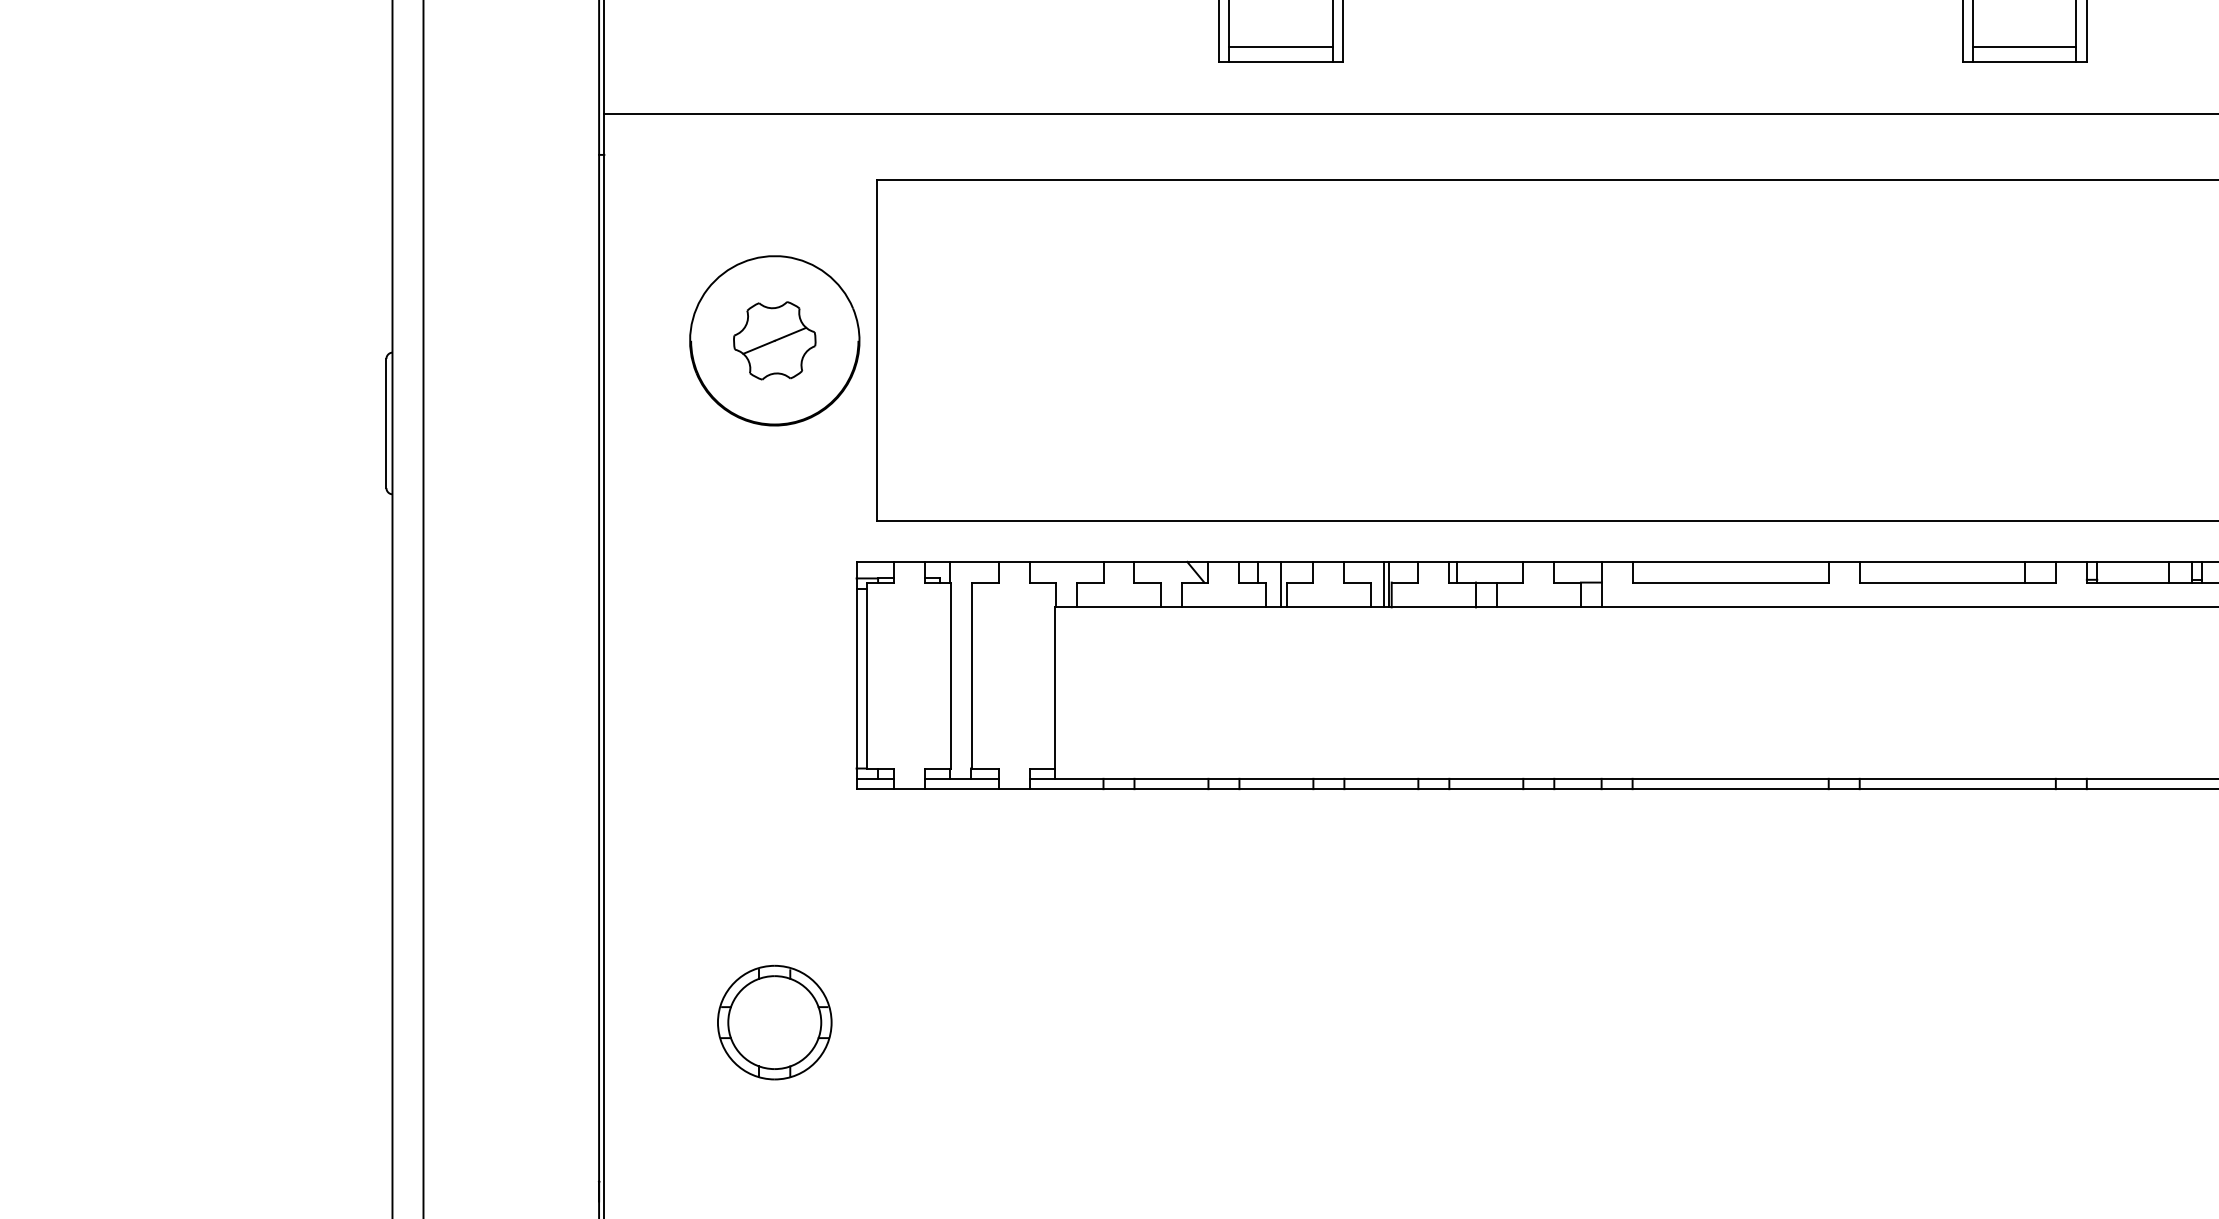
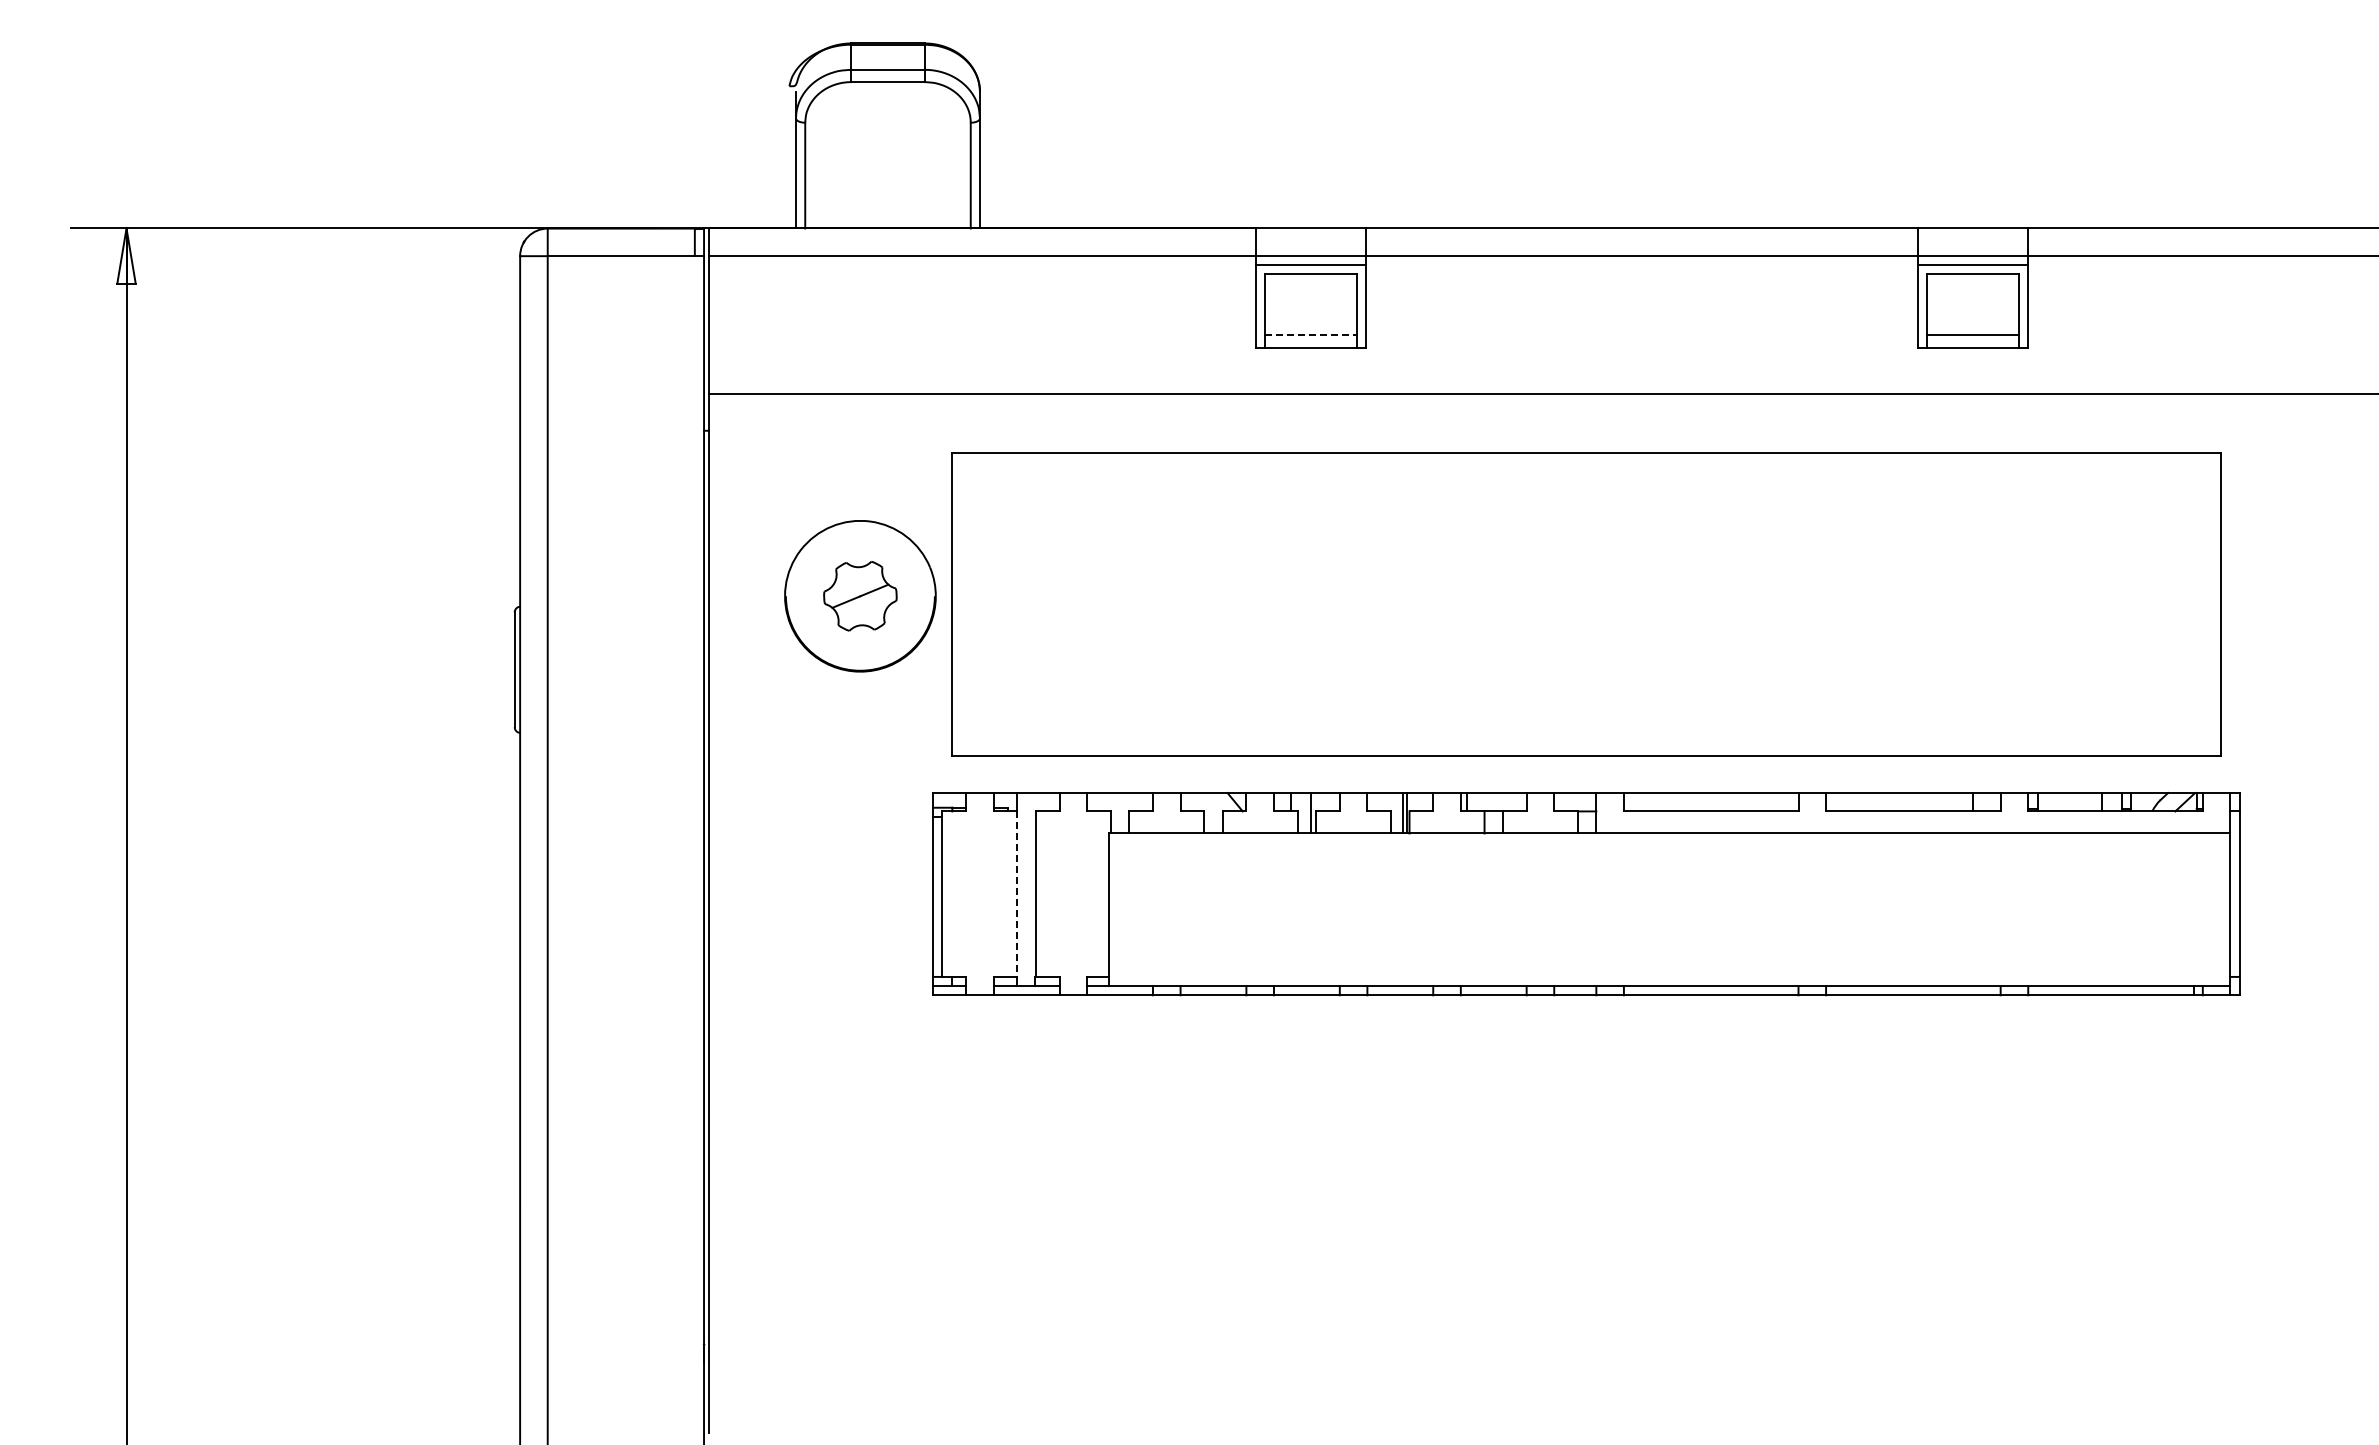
line: (1280, 46) -> (1310, 334), solid -> dashed
line: (951, 675) -> (1017, 894), solid -> dashed
part: (774, 1021) -> (860, 1202), removed

